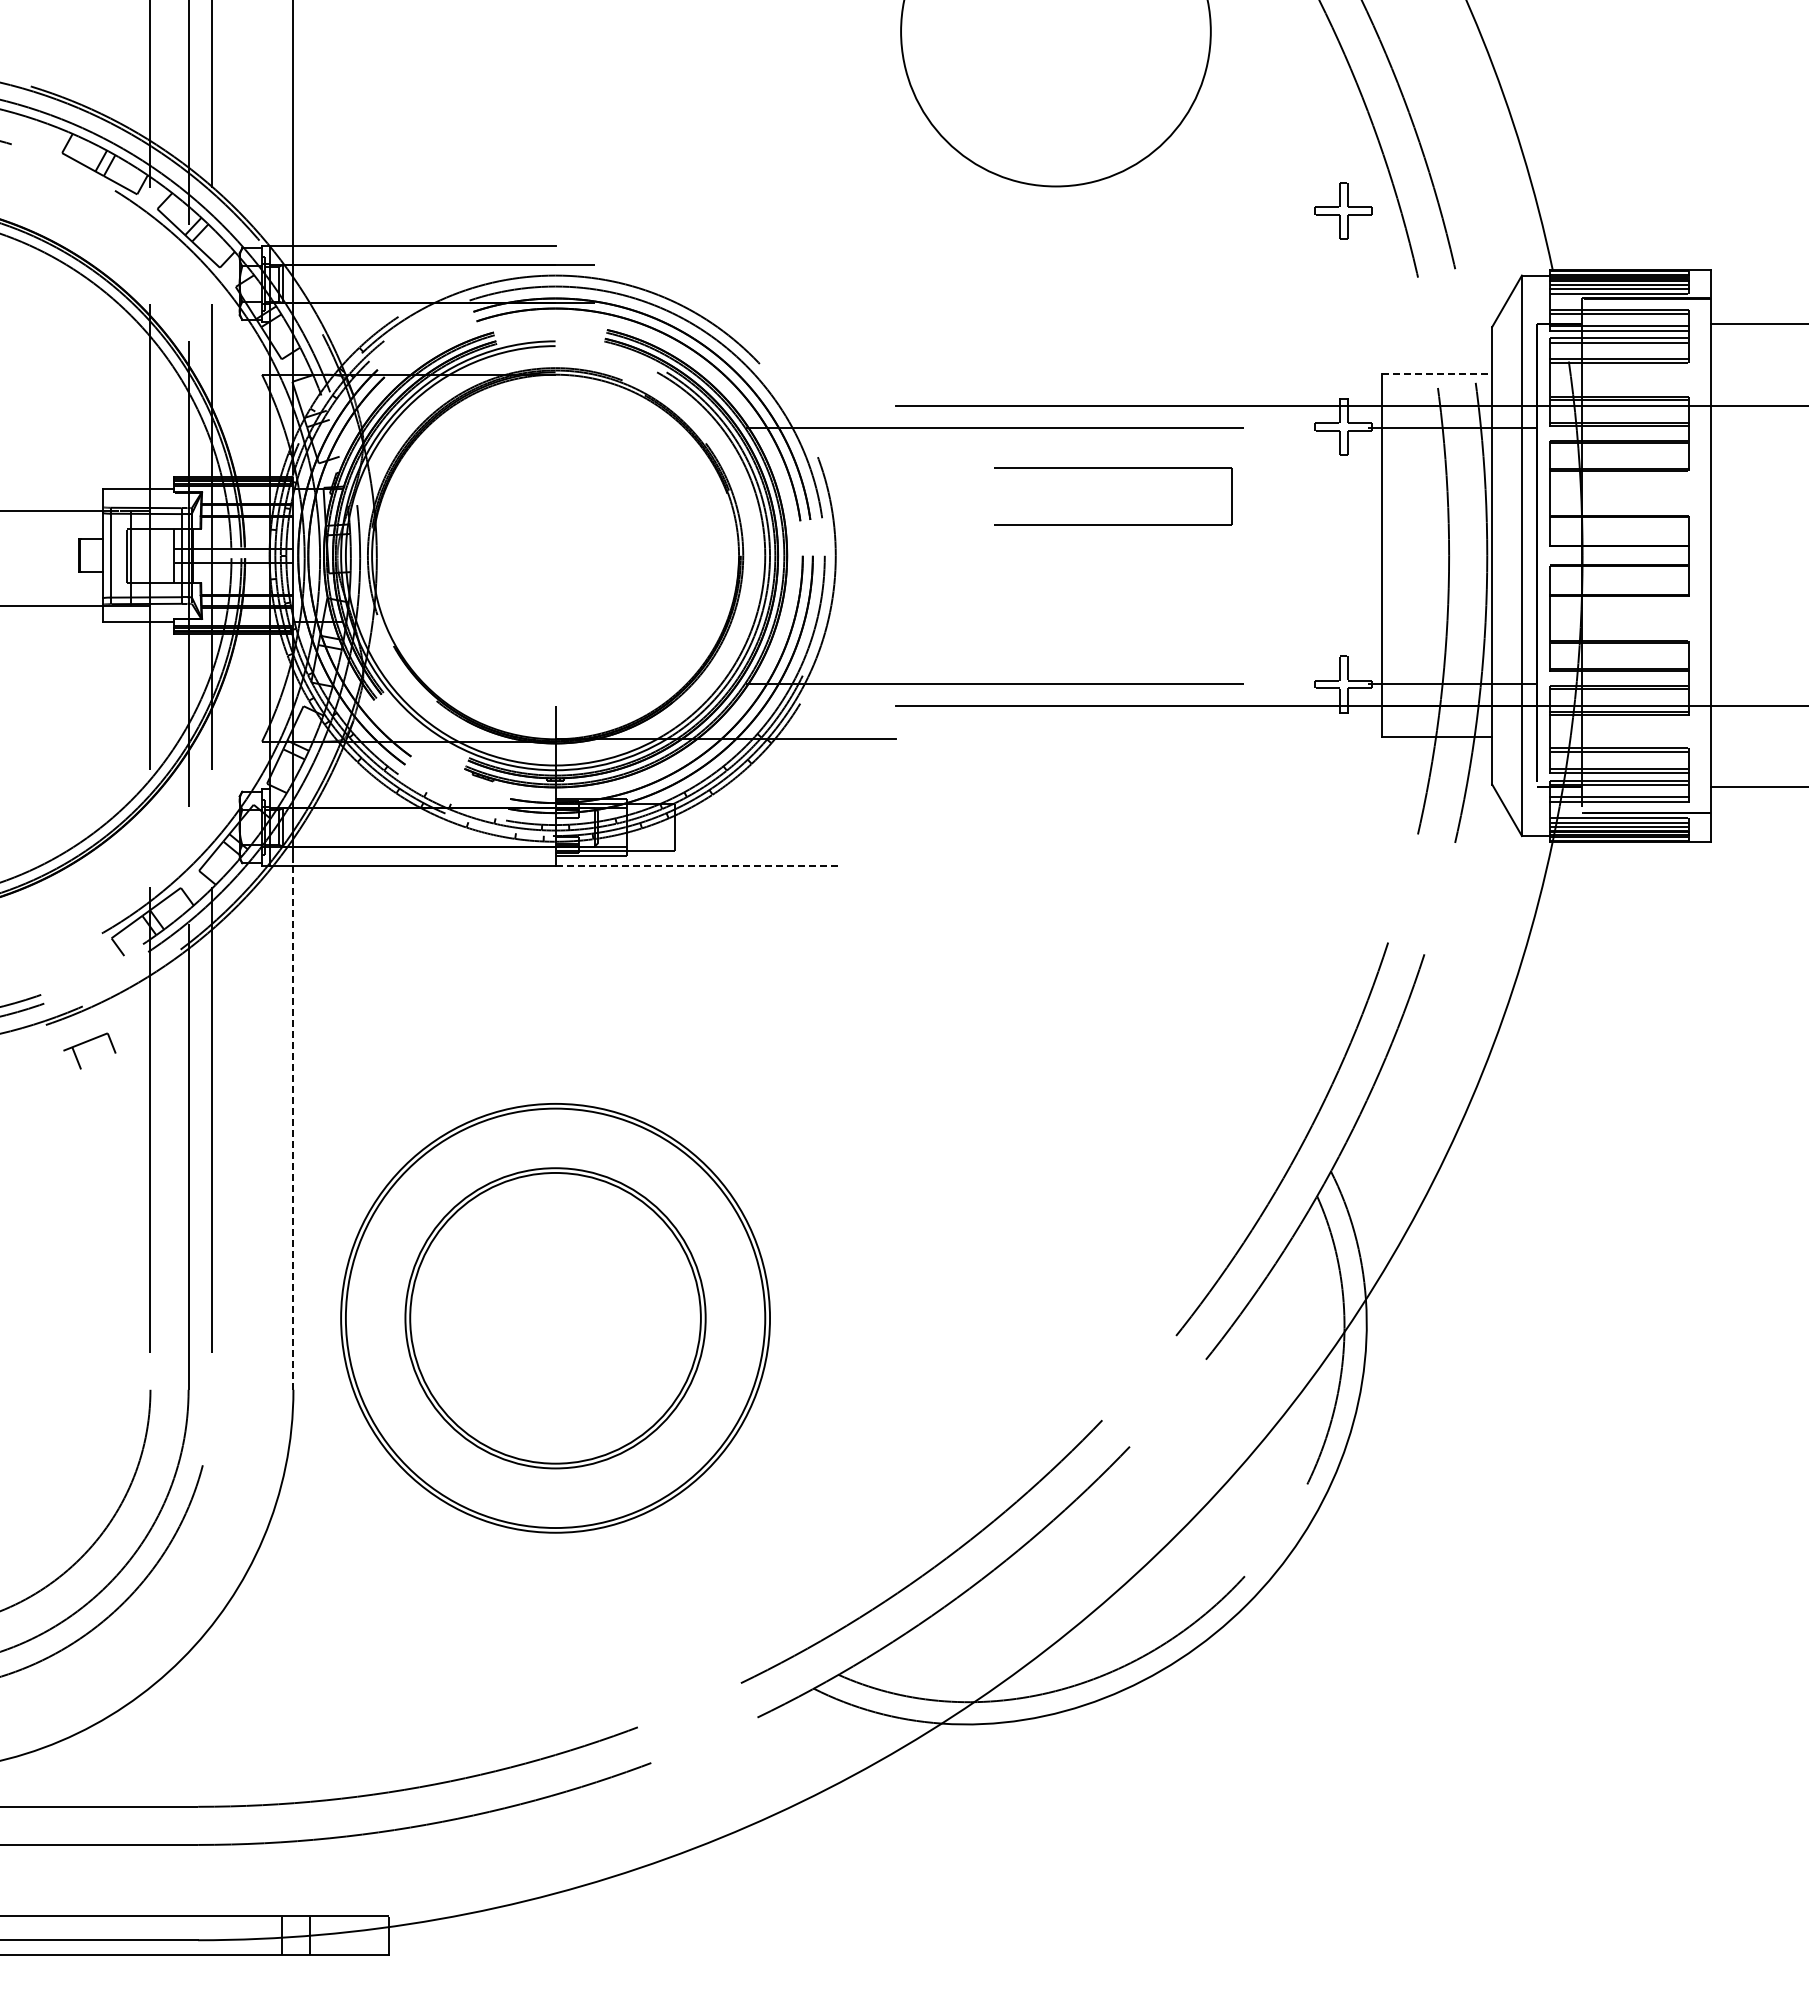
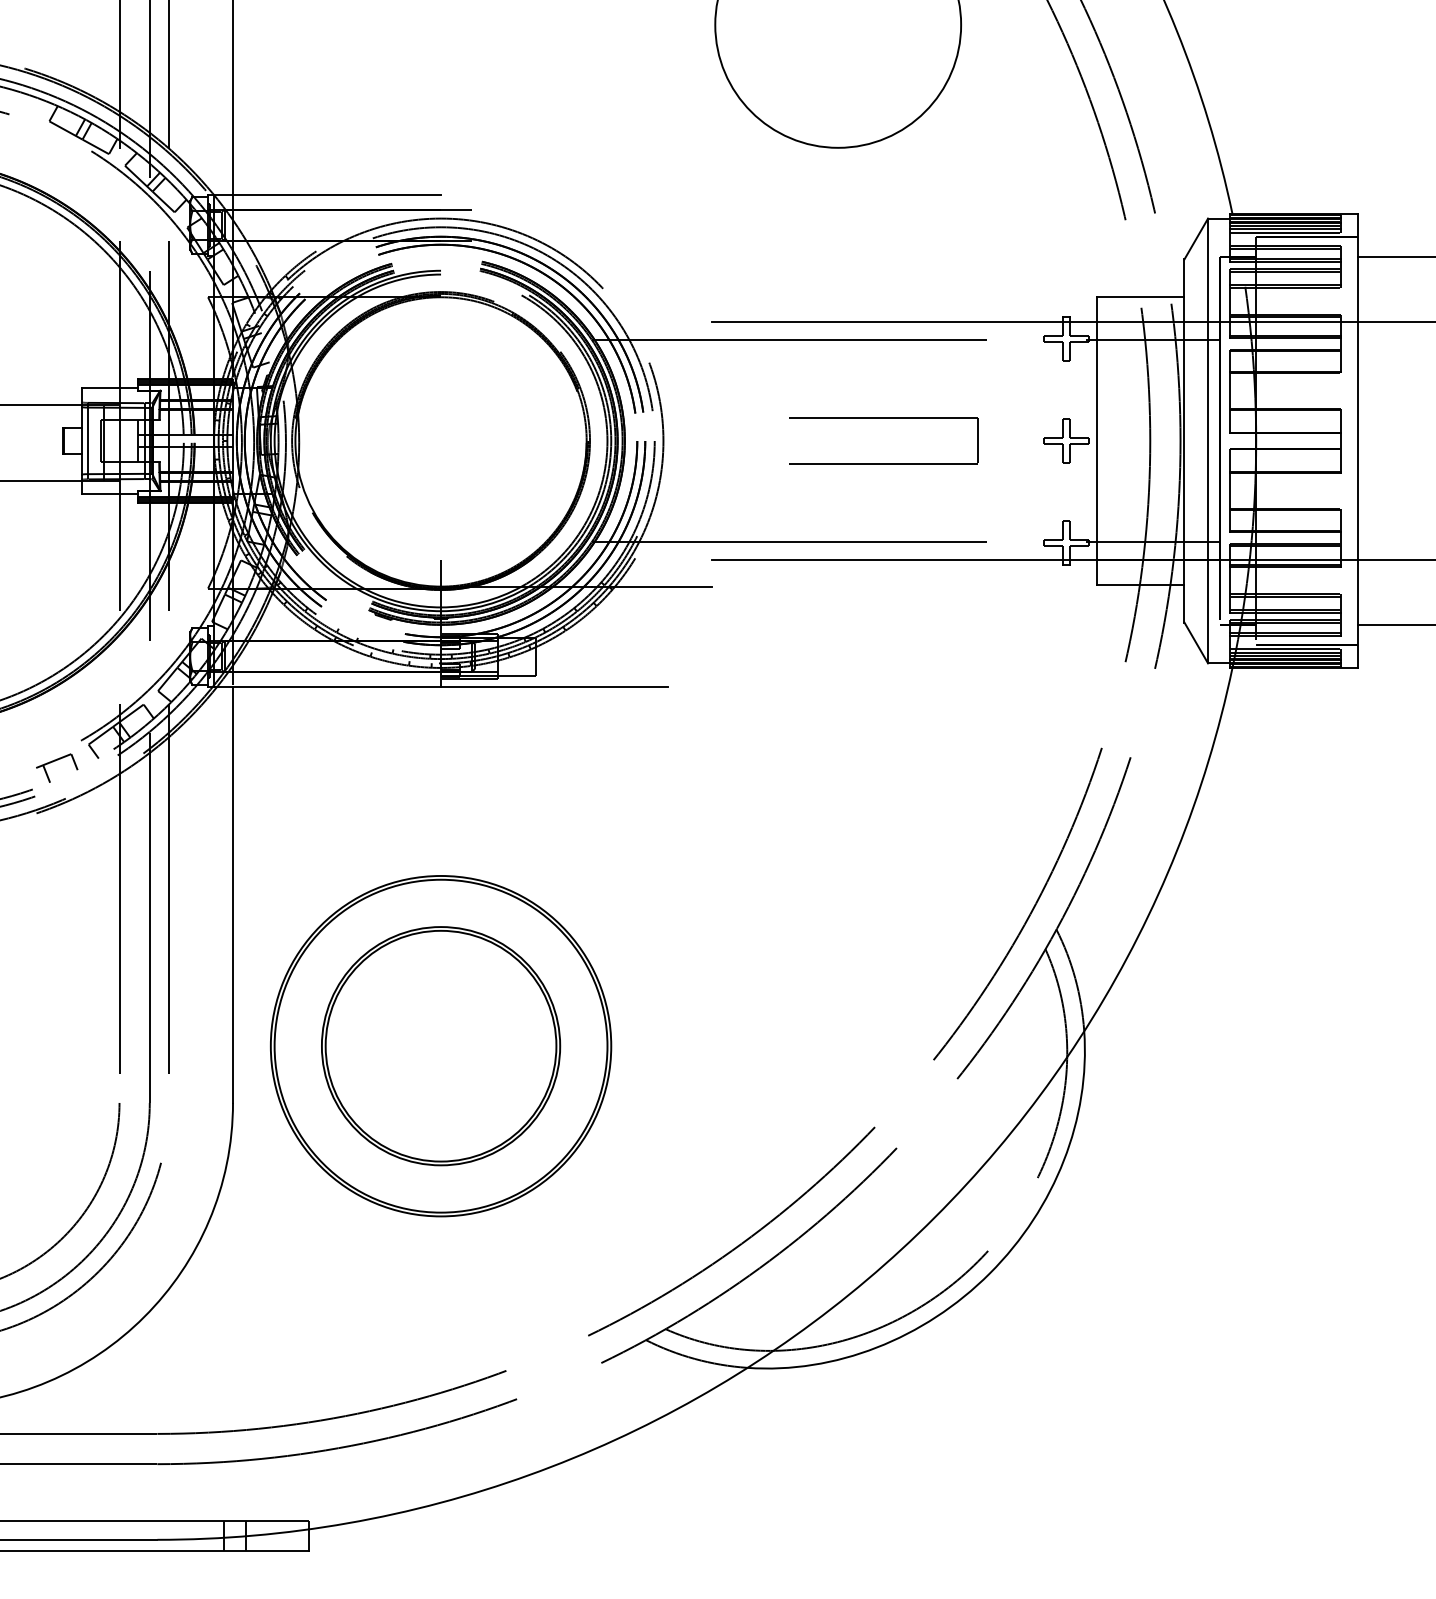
part: (1343, 210) -> (1066, 440), moved
line: (1437, 374) -> (1141, 297), dashed -> solid
part: (1113, 468) -> (883, 418), moved
line: (698, 865) -> (554, 686), dashed -> solid
part: (85, 1043) -> (53, 762), moved
line: (293, 1128) -> (233, 895), dashed -> solid

